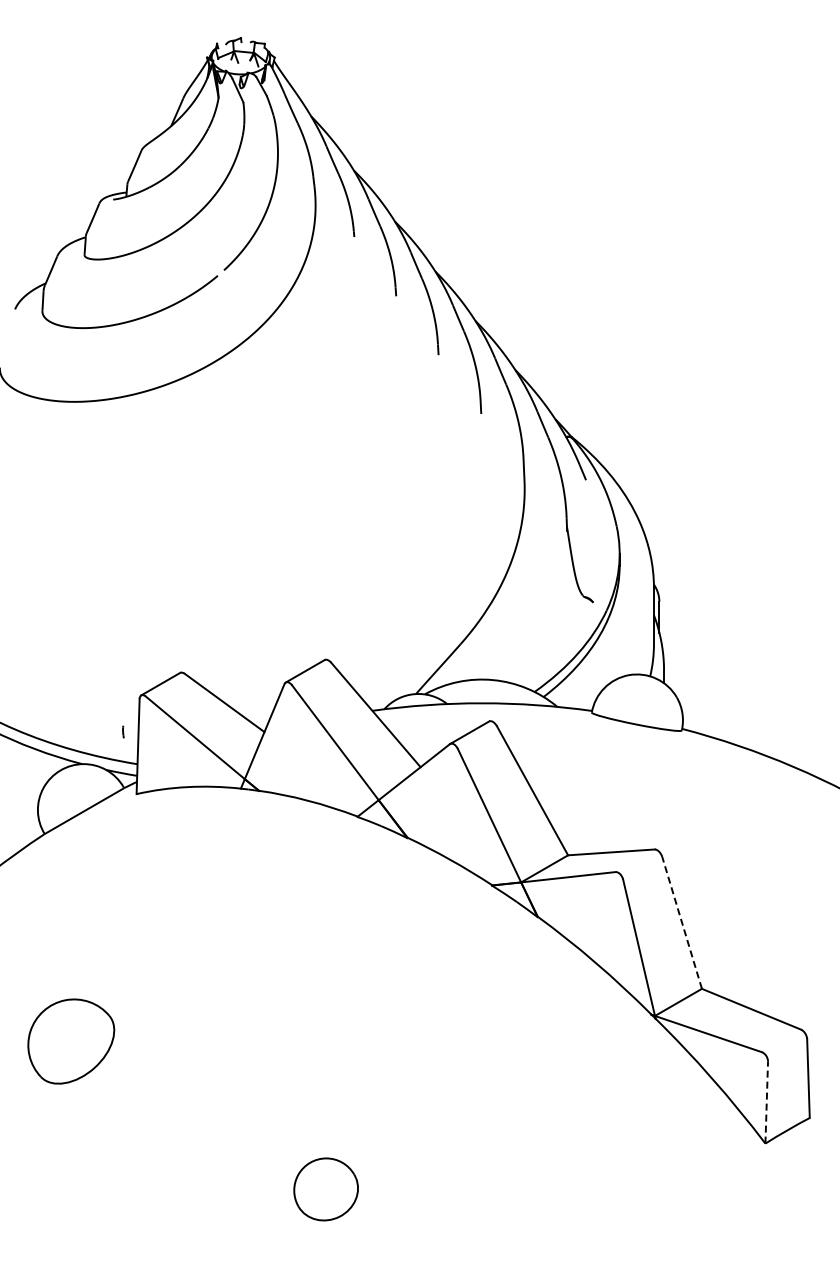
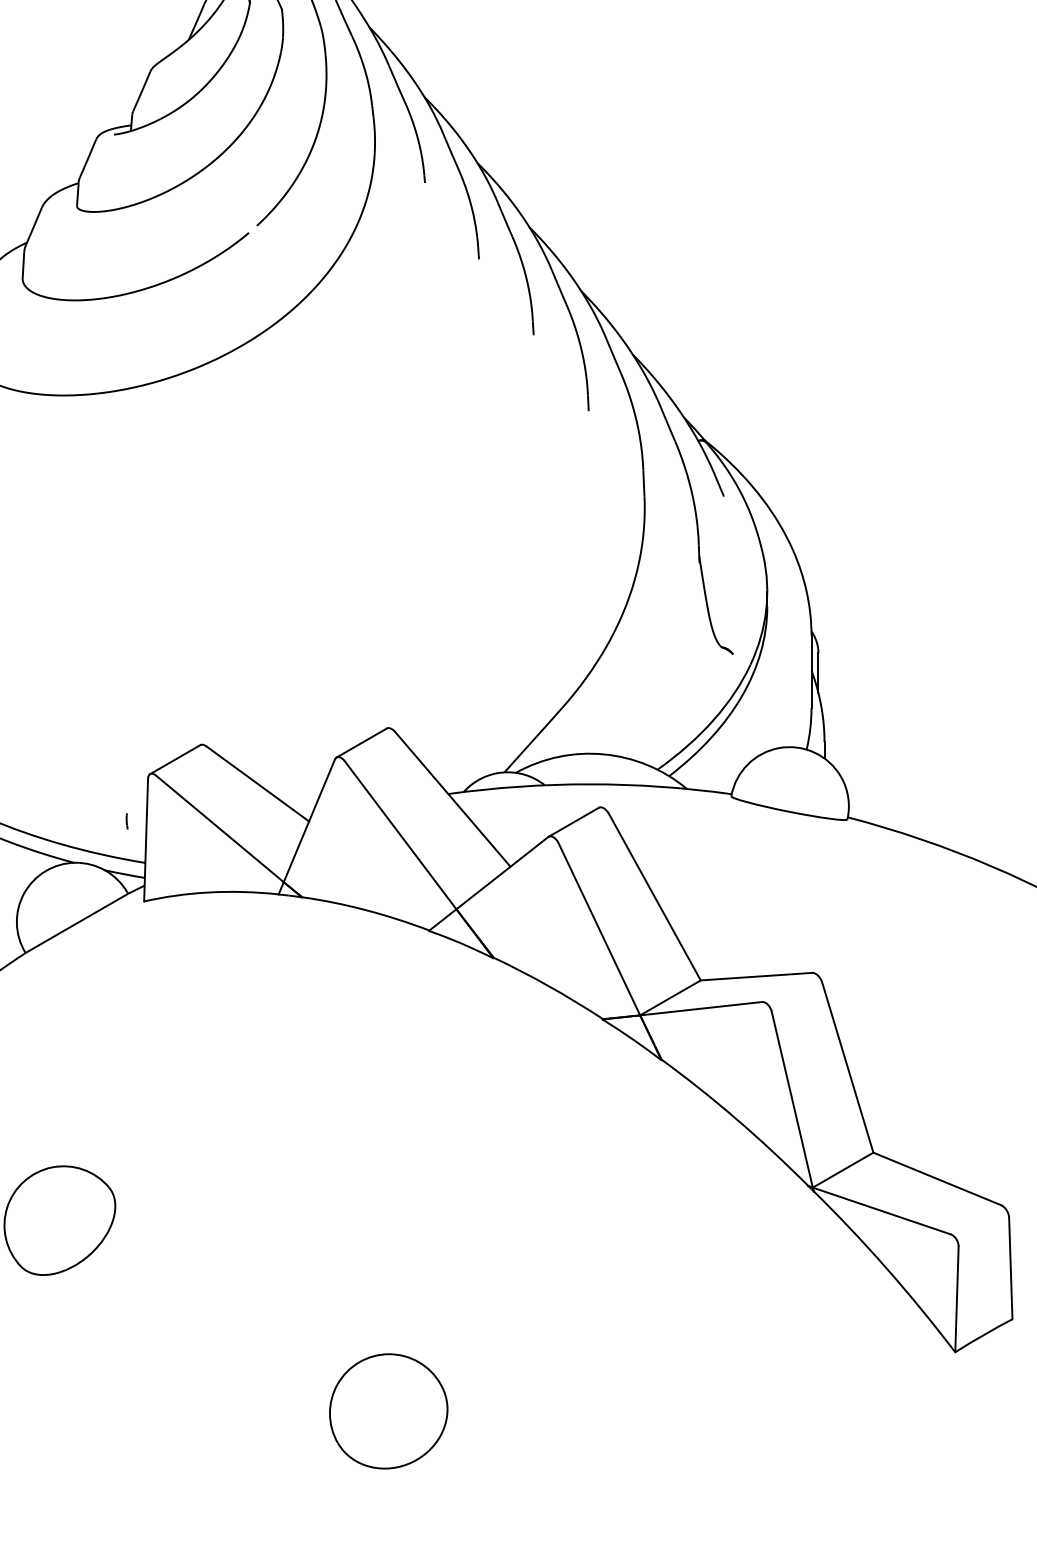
line: (682, 922) -> (848, 1067), dashed -> solid
line: (766, 1102) -> (956, 1299), dashed -> solid
part: (325, 1189) -> (387, 1411), size x1.43

